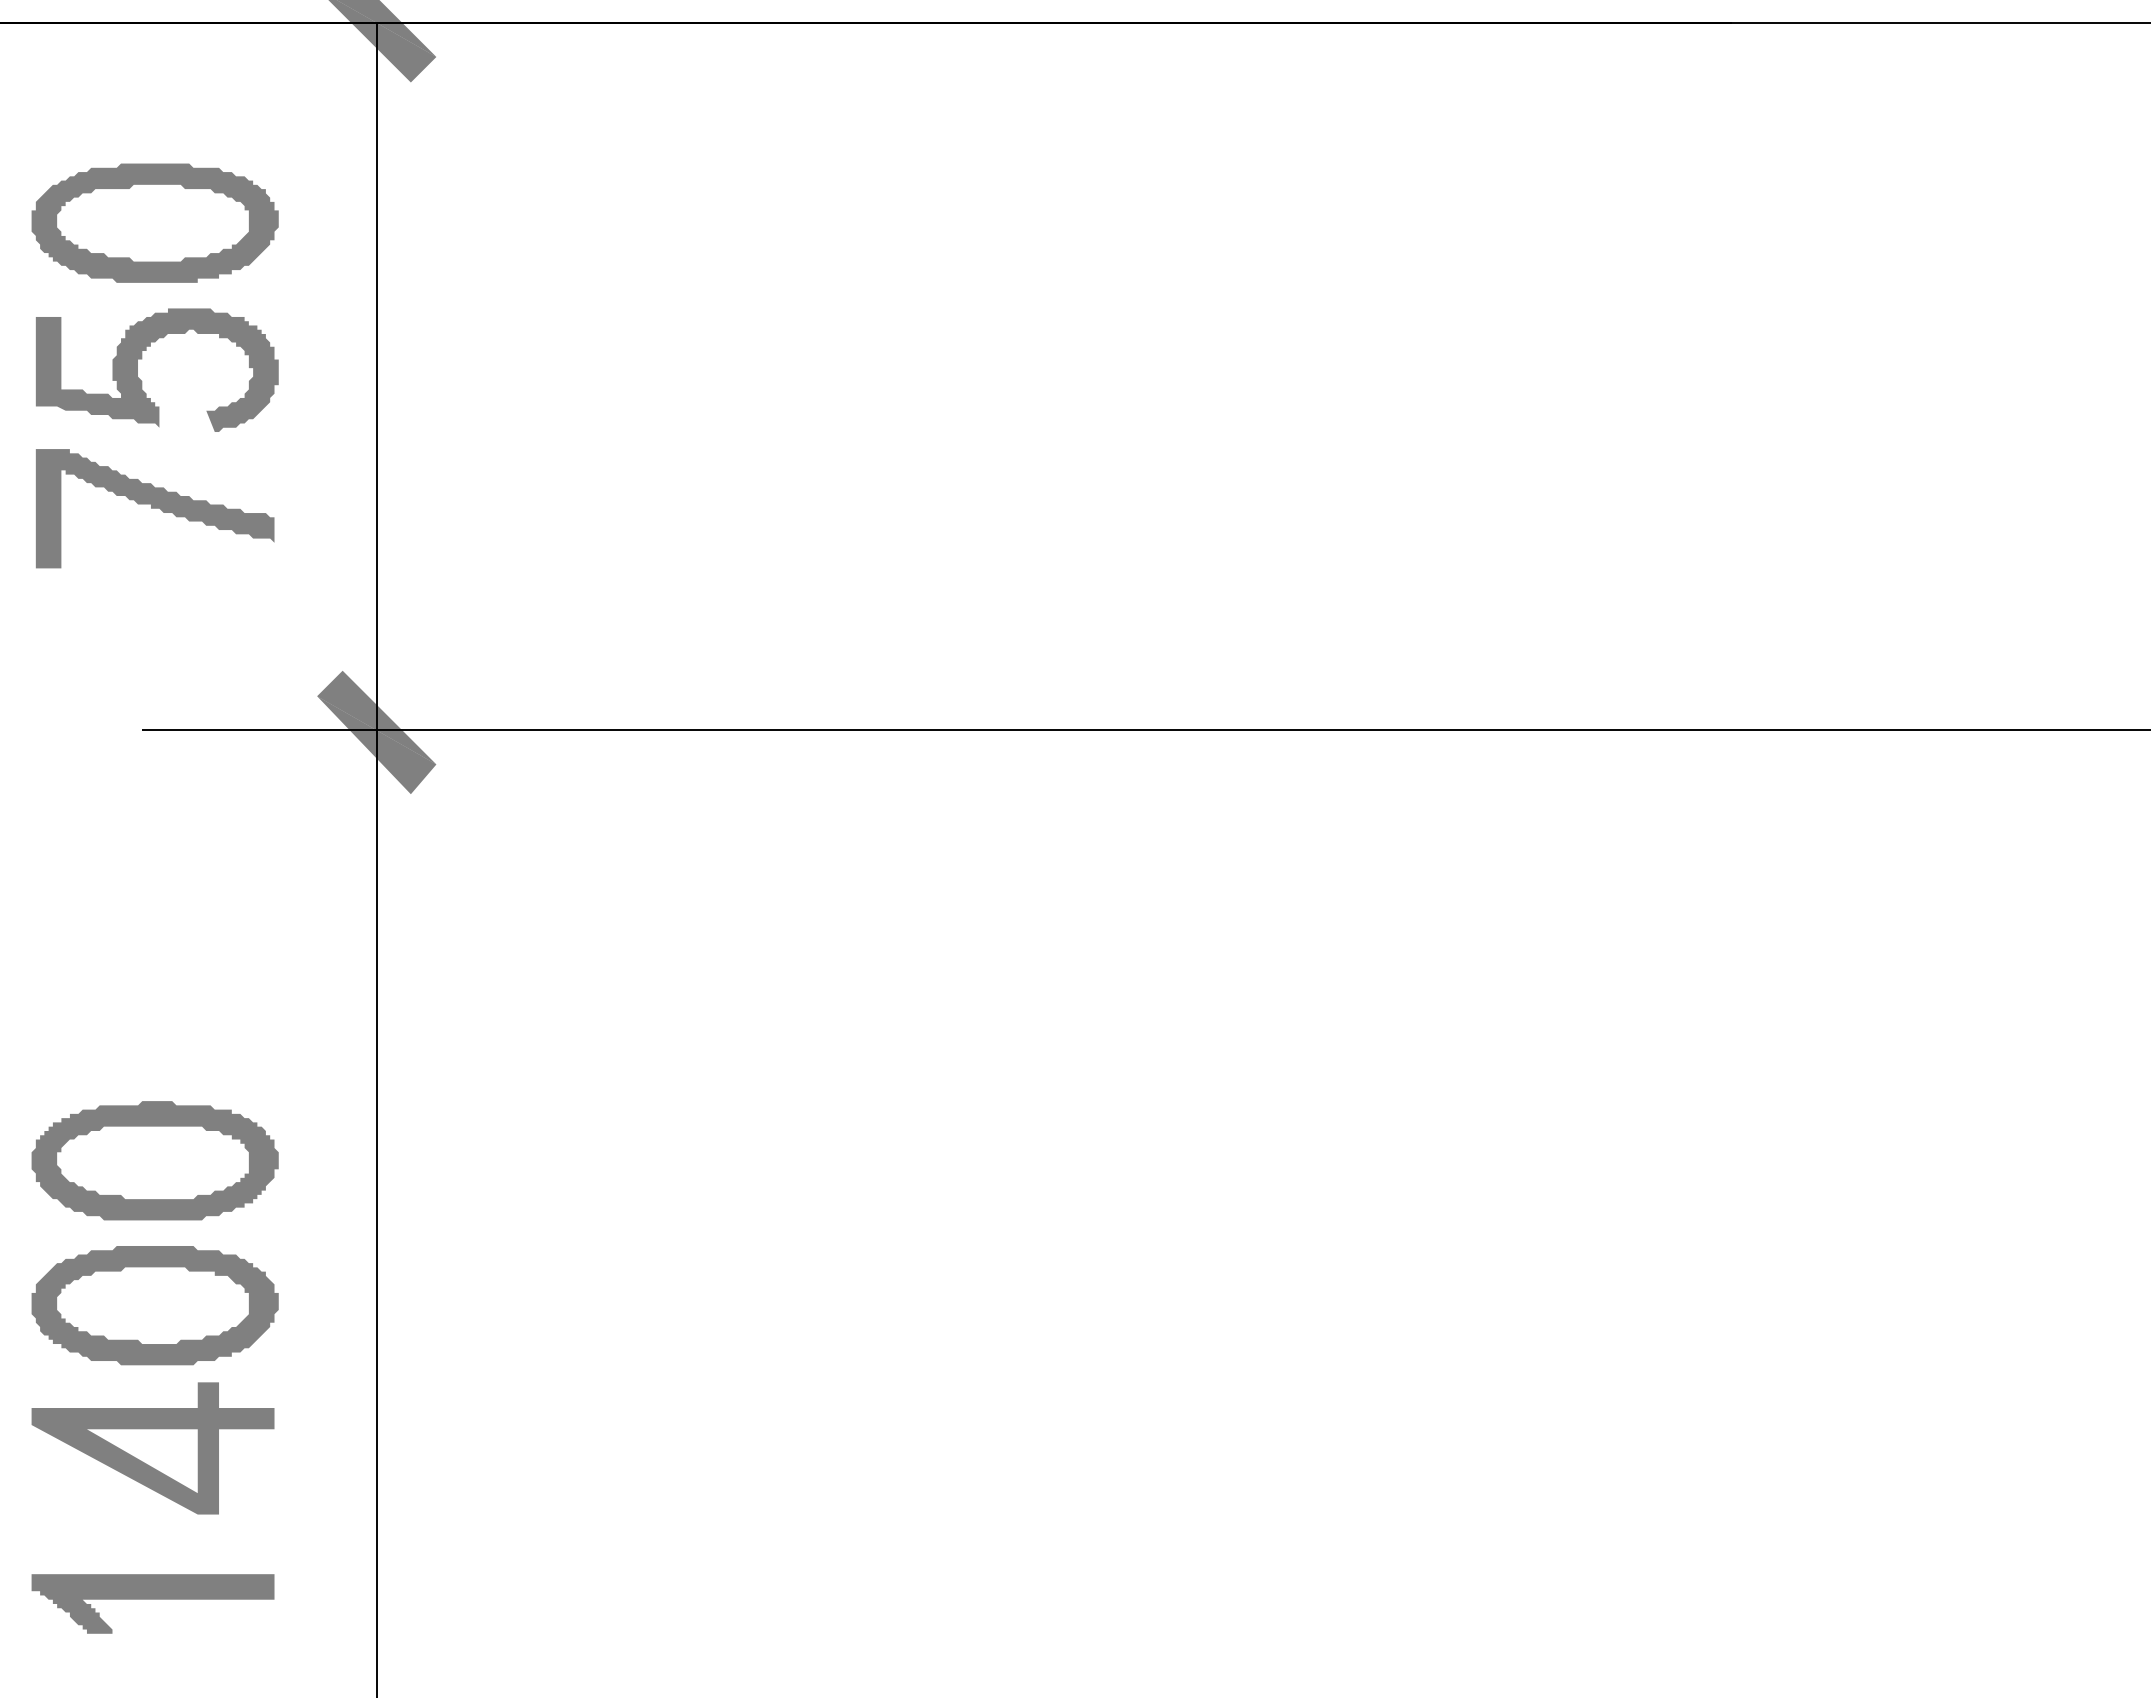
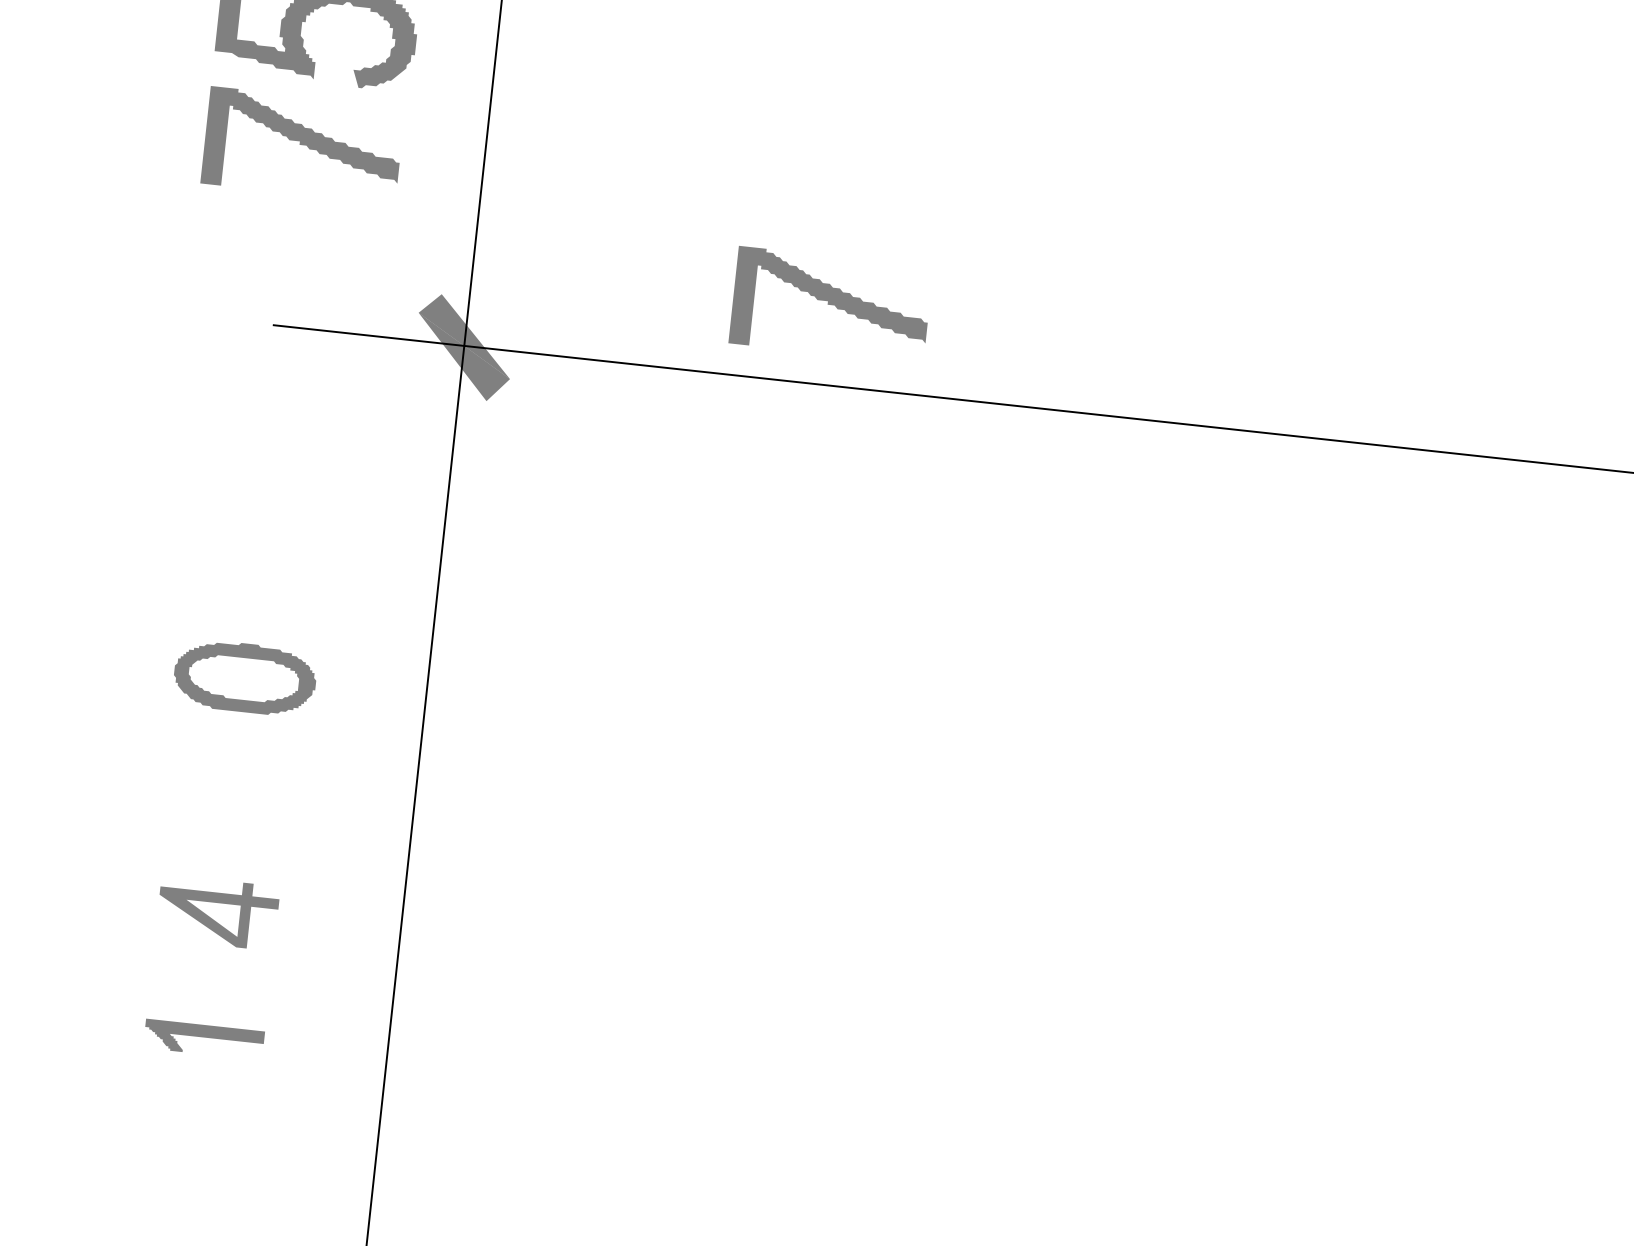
part: (815, 632) -> (831, 304), added
part: (154, 1160) -> (244, 677), size x0.7
part: (154, 1305) -> (231, 796), removed
part: (152, 1448) -> (217, 912), size x0.6
part: (152, 1603) -> (203, 1039), size x0.6

